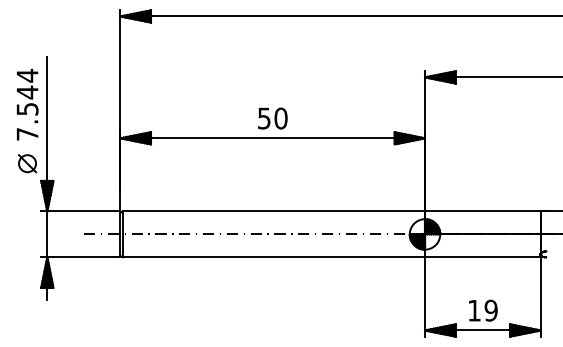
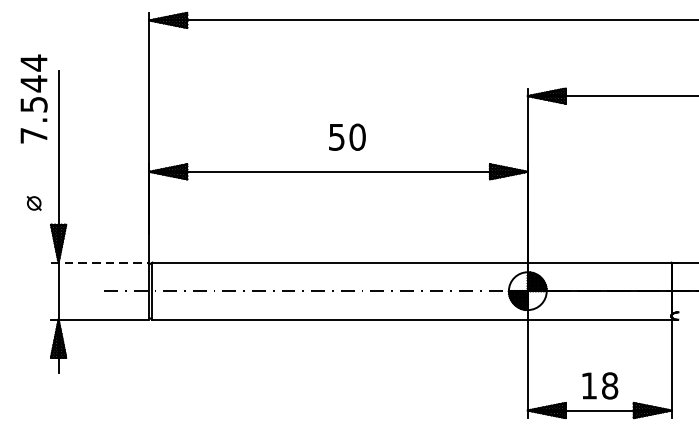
text: (27, 104) -> (33, 98), moved
text: (272, 118) -> (347, 137), moved
part: (27, 163) -> (33, 203), size x0.6
line: (80, 211) -> (99, 262), solid -> dashed
text: (490, 310) -> (609, 385), 19 -> 18

